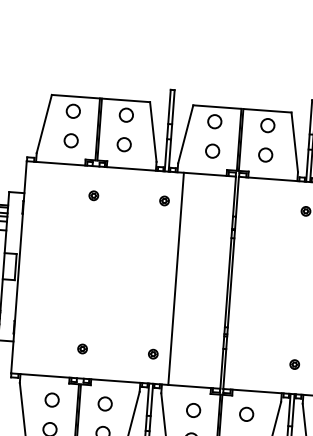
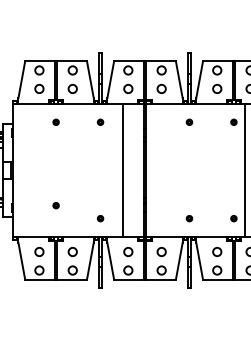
line: (176, 278) -> (123, 170), moved
part: (81, 348) -> (55, 205), moved

